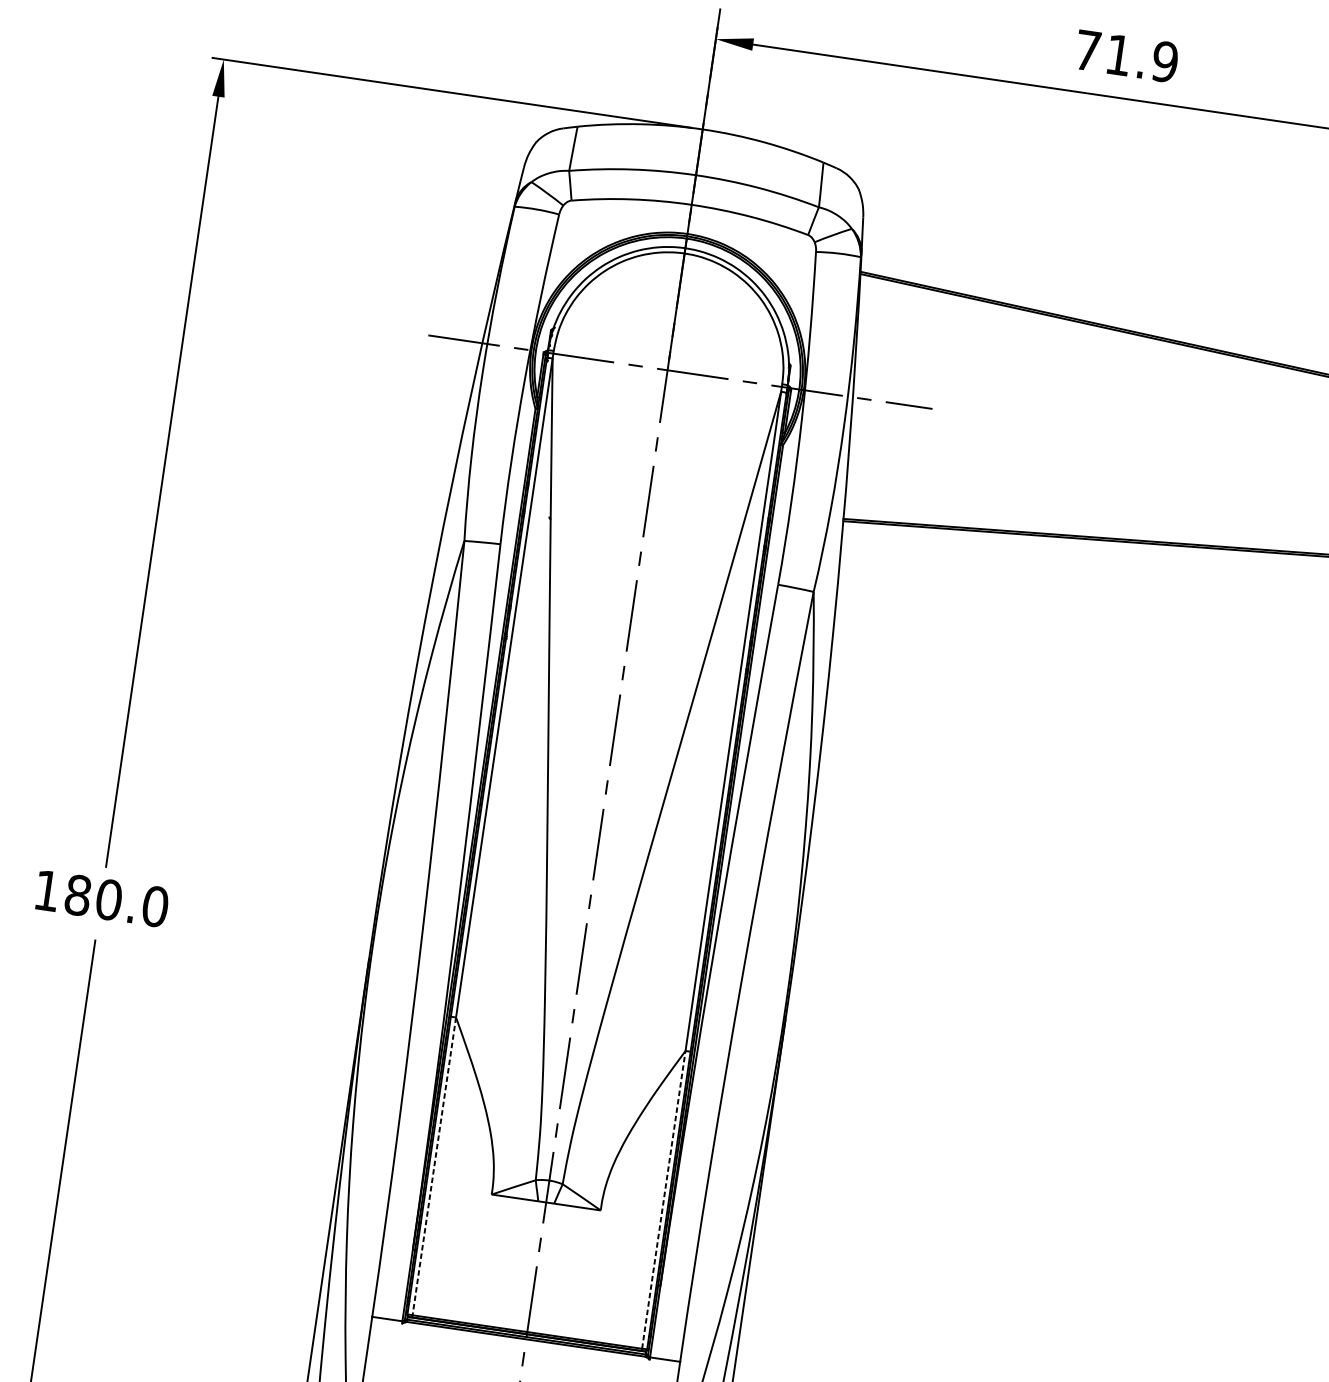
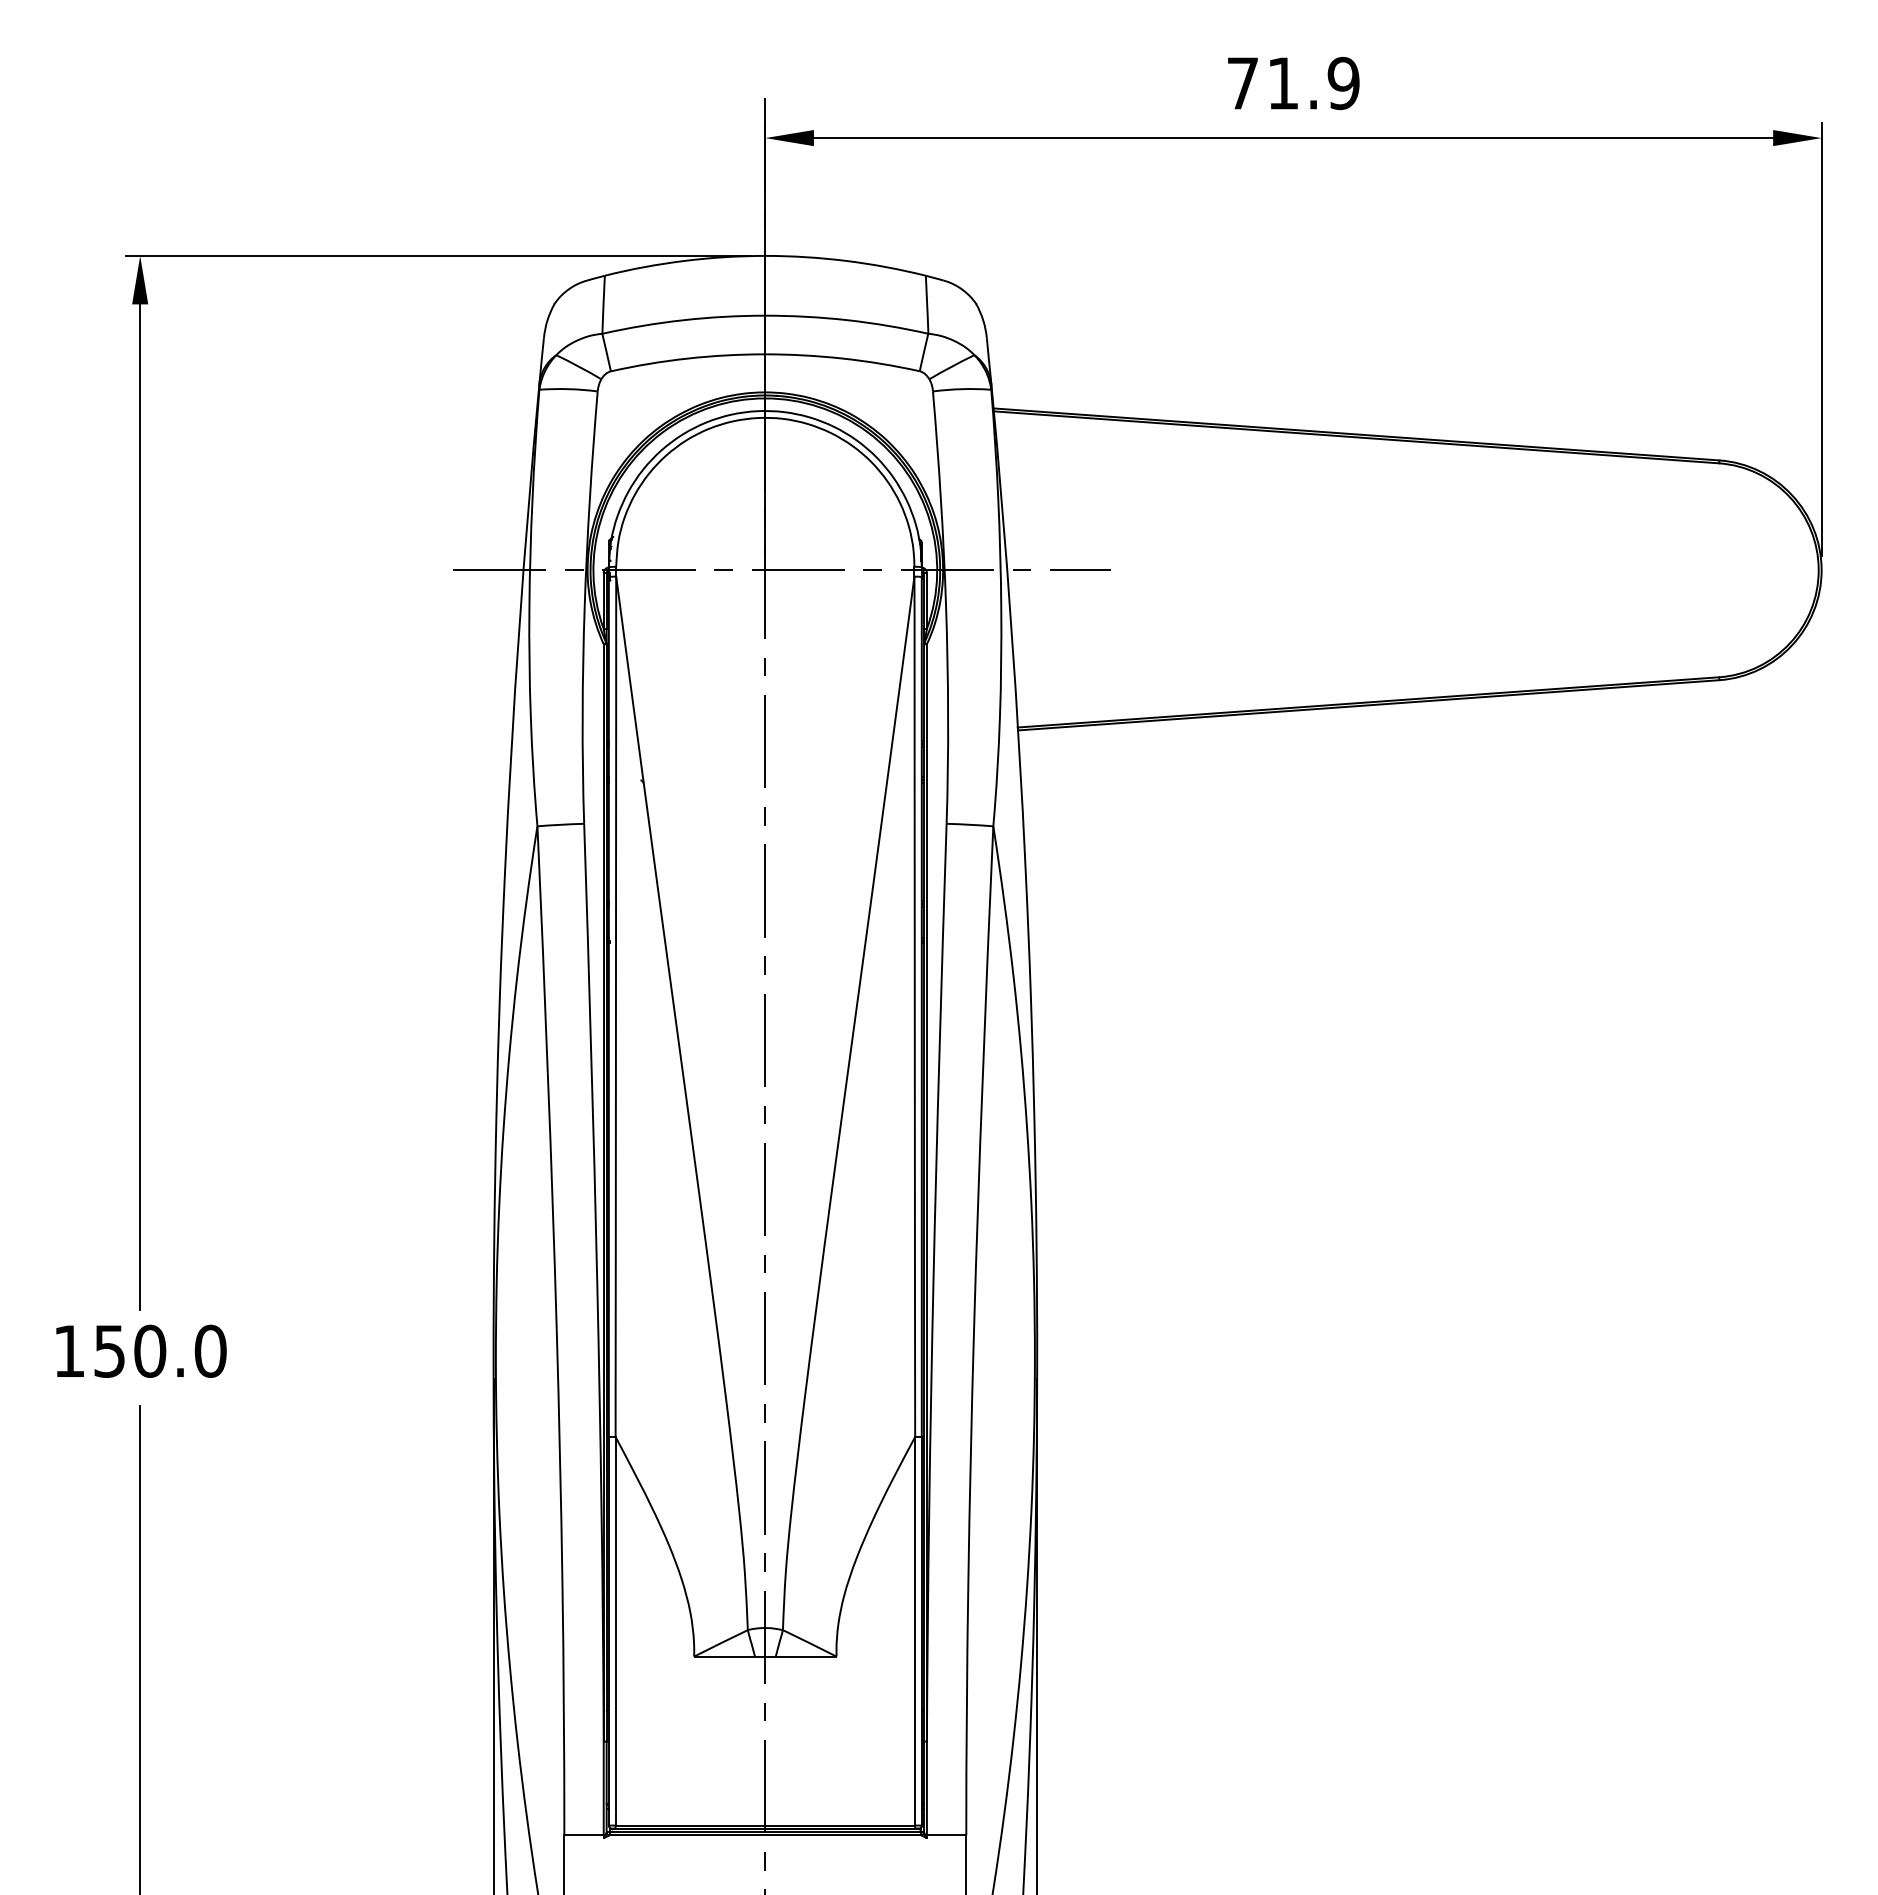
text: (77, 894) -> (109, 1350), 180.0 -> 150.0
line: (434, 1166) -> (615, 1631), dashed -> solid
line: (664, 1199) -> (915, 1630), dashed -> solid

